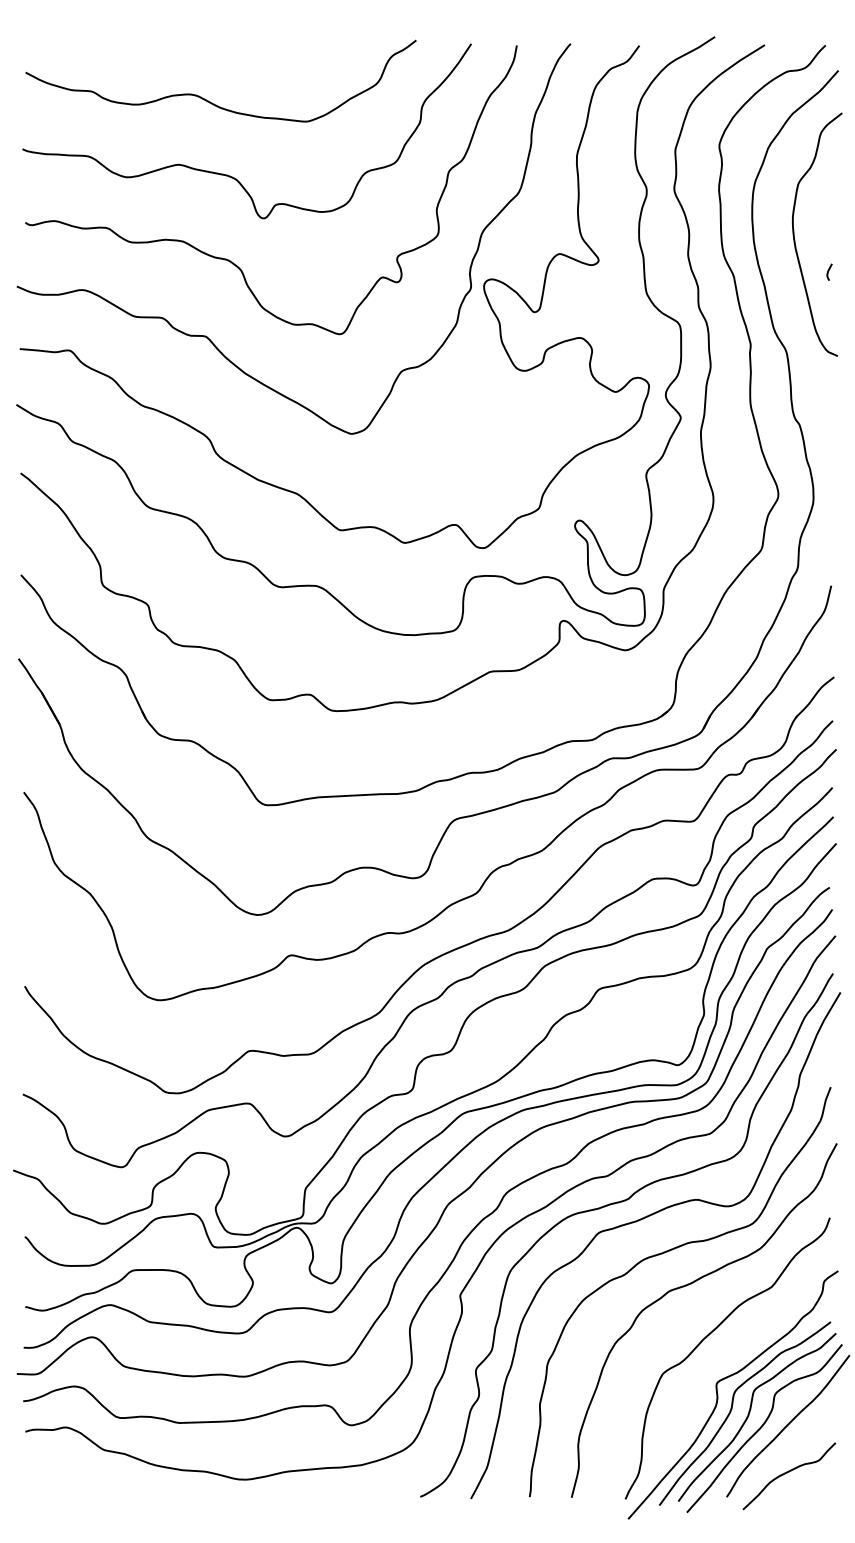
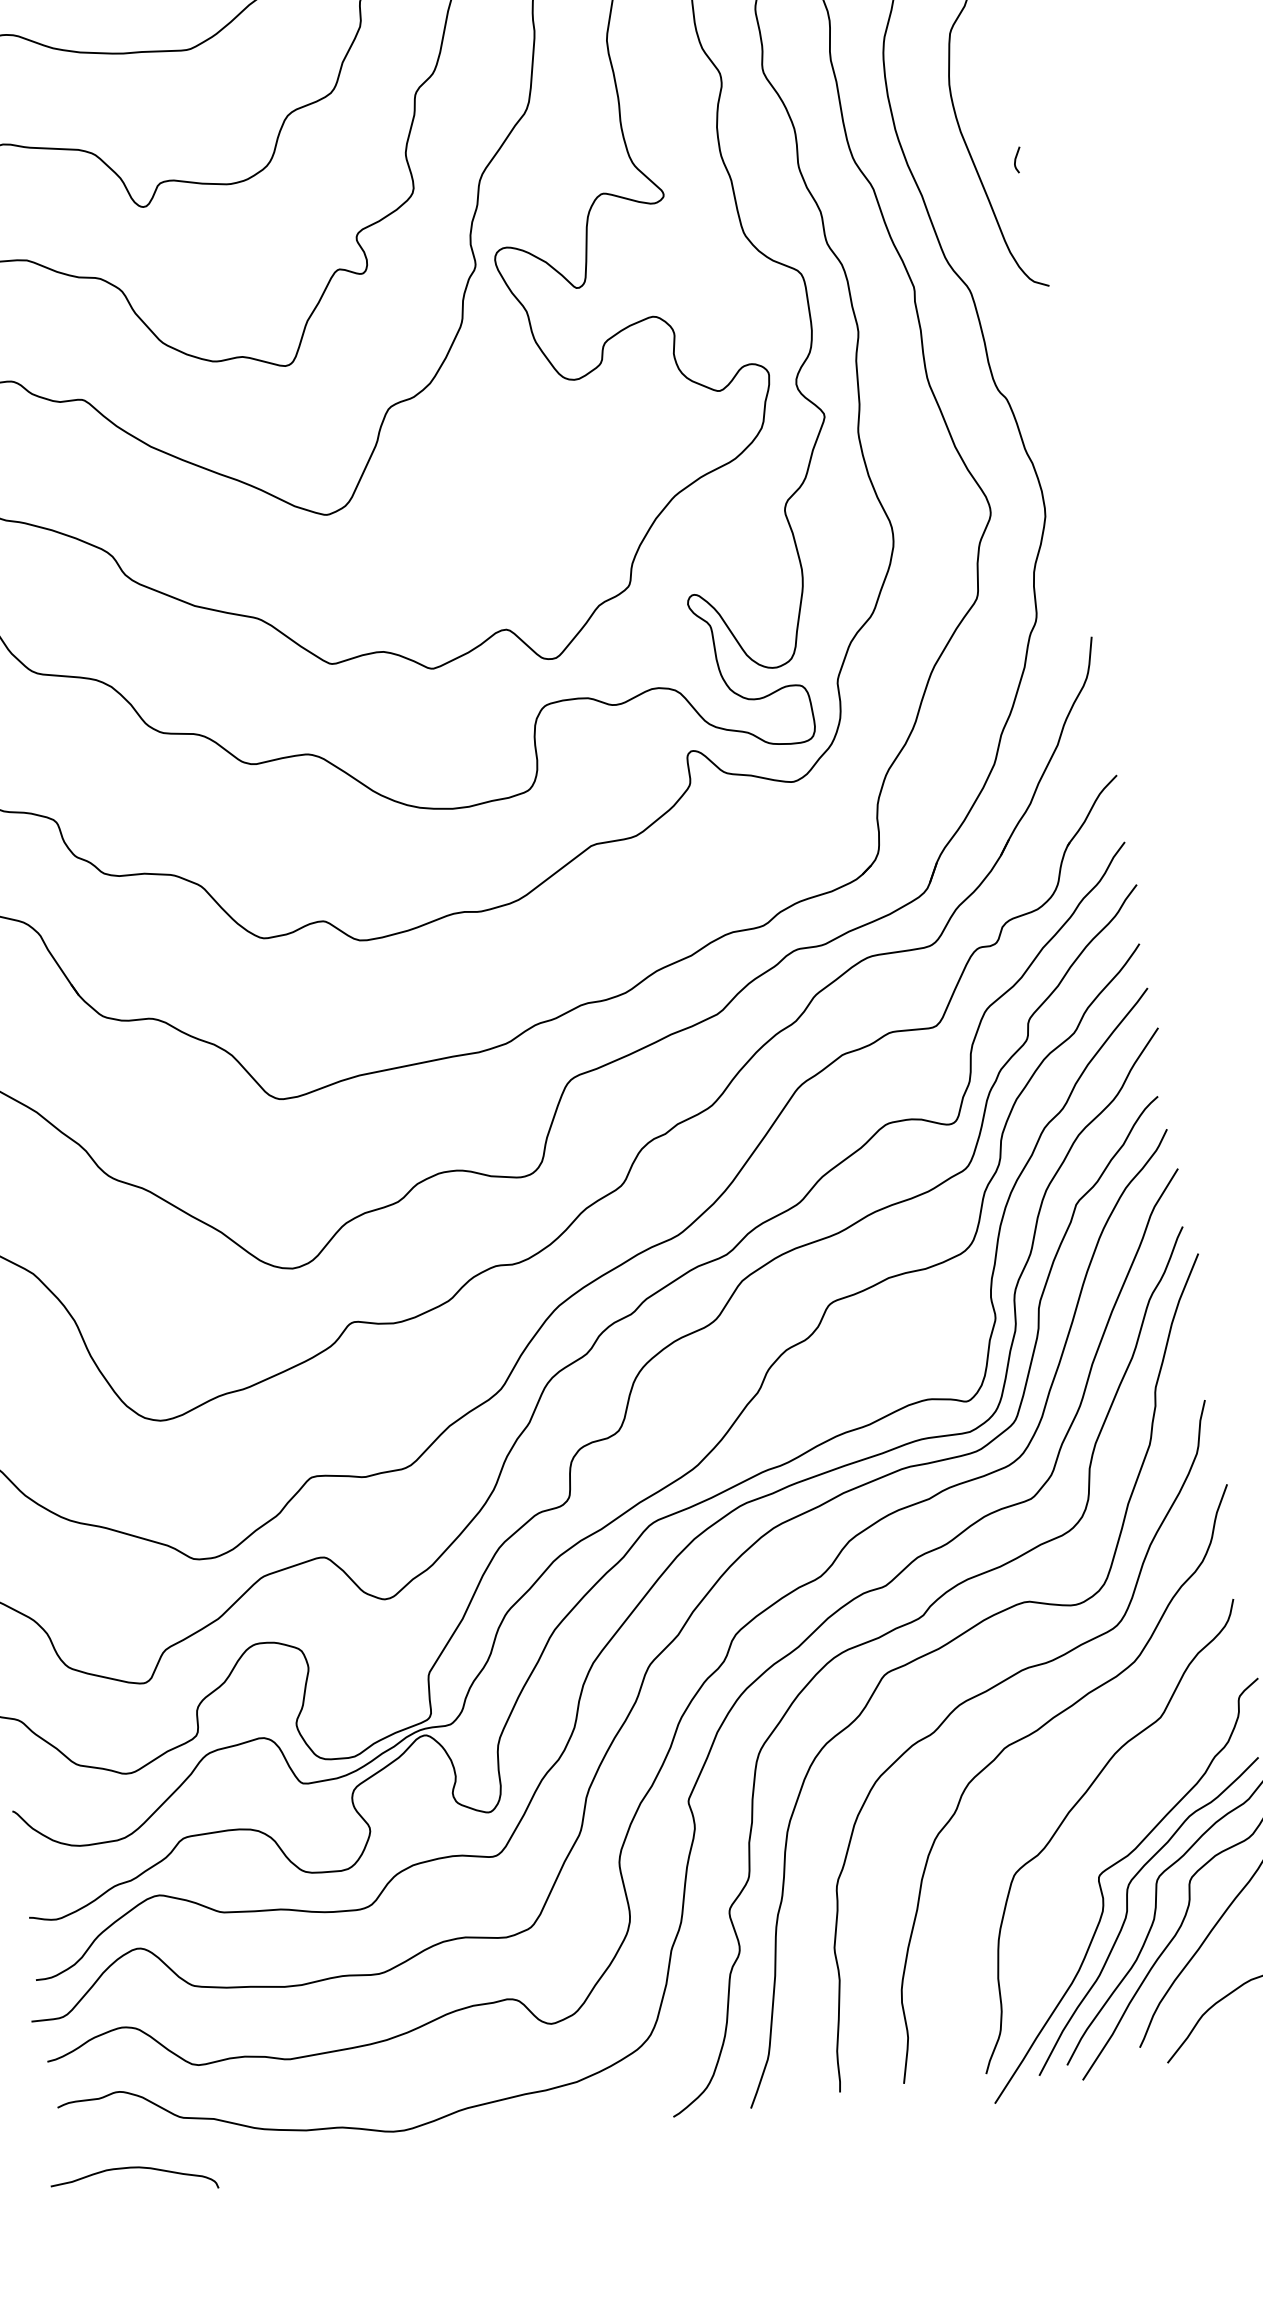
curve: (67, 1478) -> (132, 2169), added

